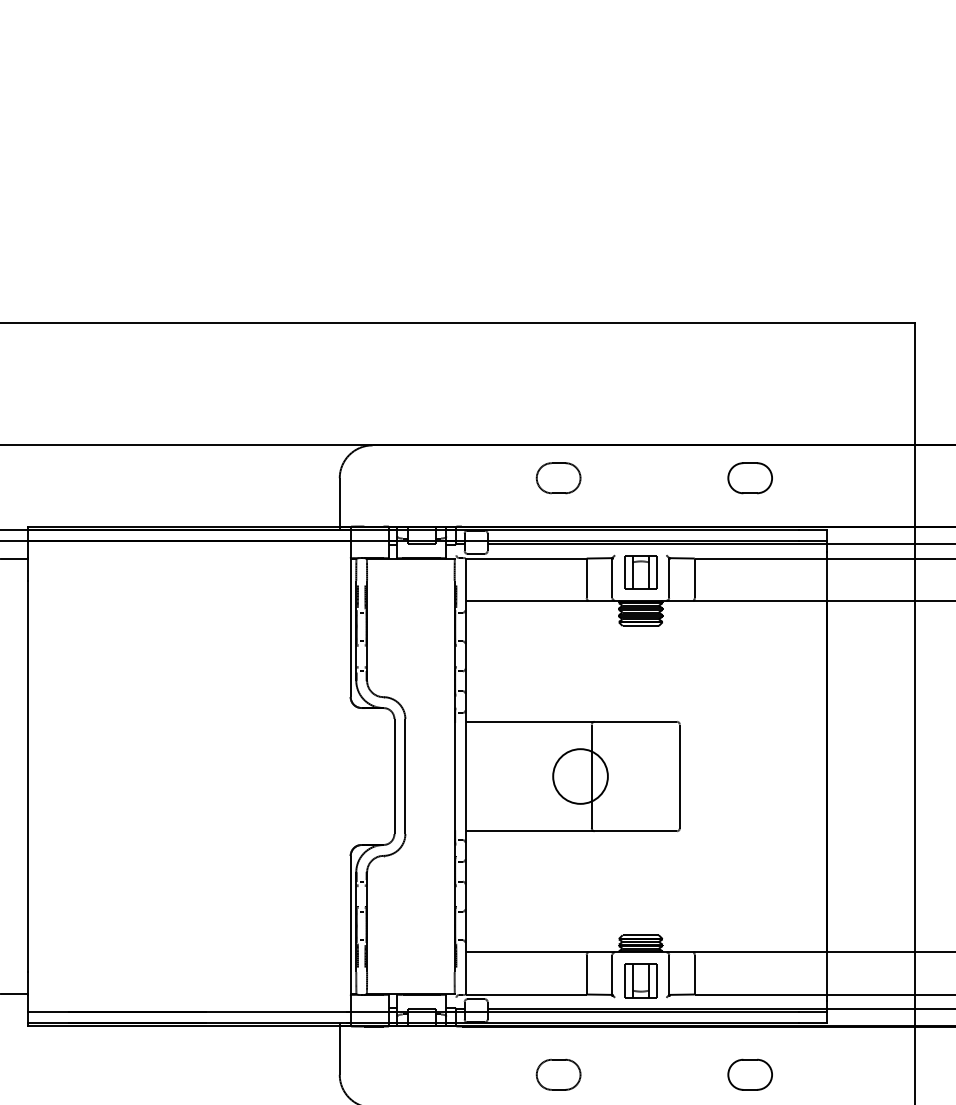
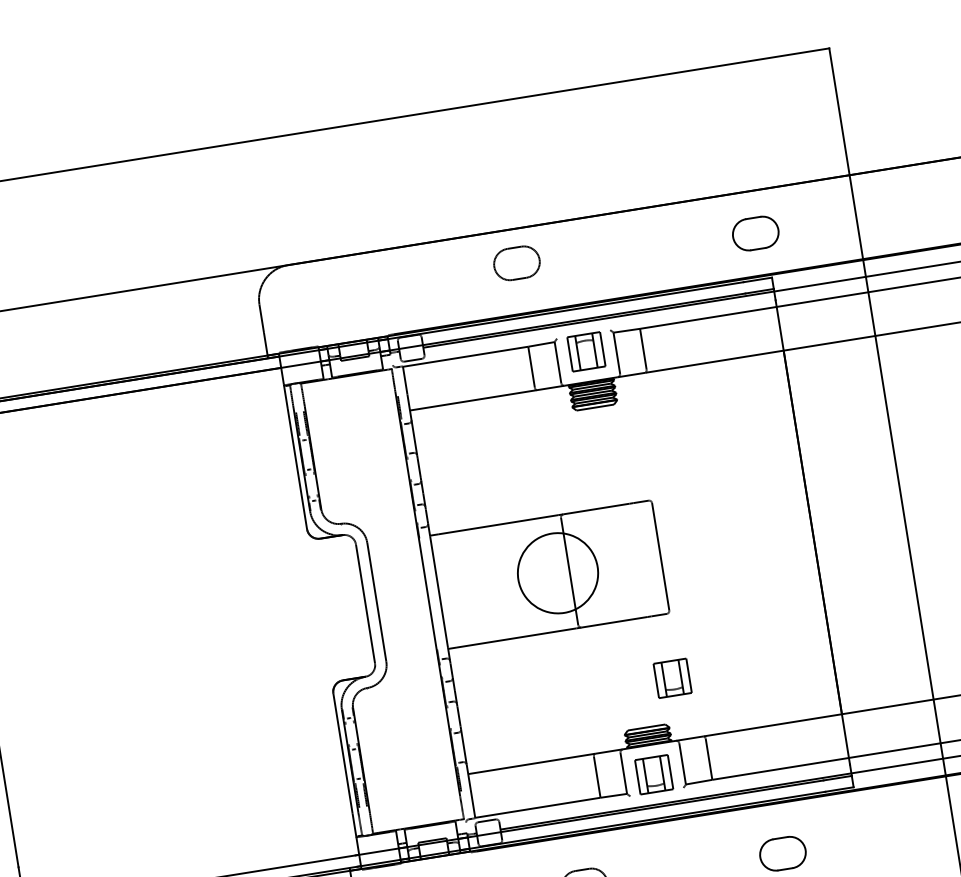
part: (558, 478) -> (516, 263), moved
part: (749, 478) -> (755, 233), moved
circle: (580, 776) -> (557, 573), size x1.4
part: (672, 892) -> (672, 678), added

